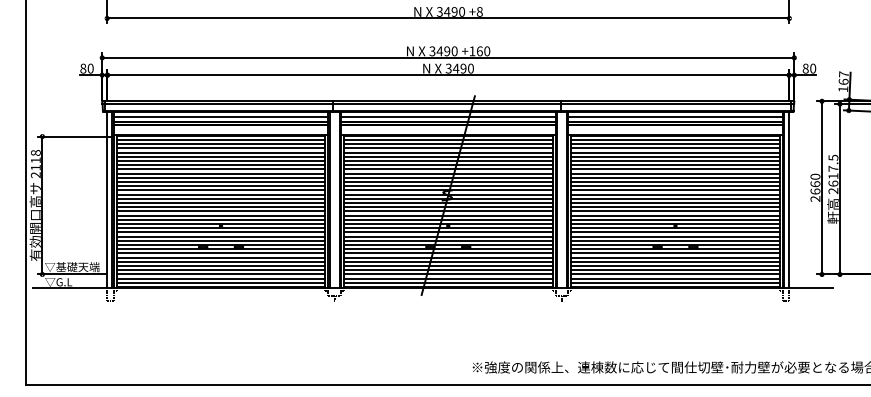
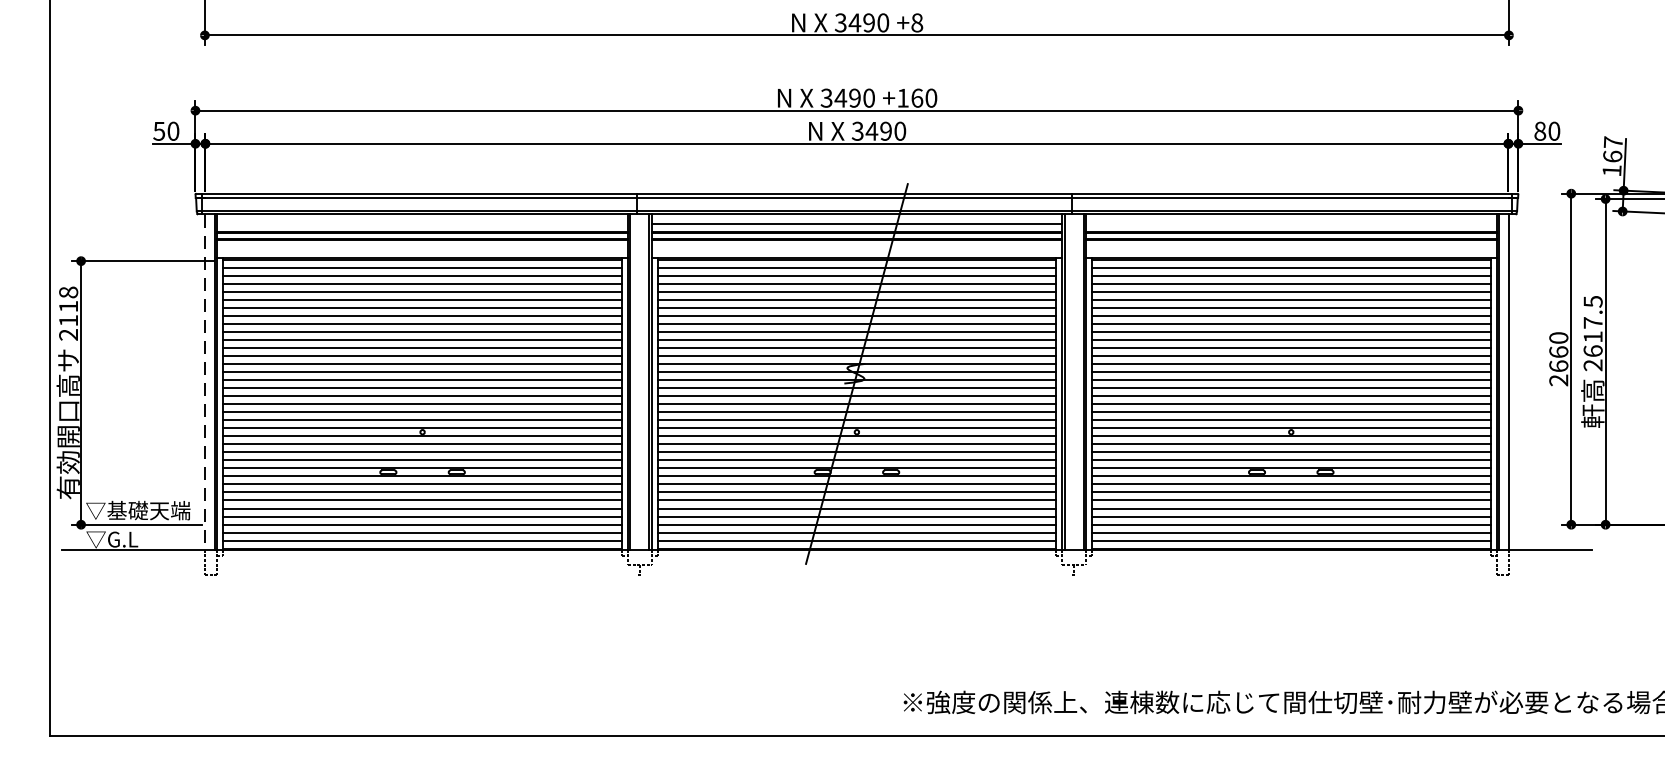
text: (83, 68) -> (159, 131), 80 -> 50
line: (220, 117) -> (421, 224), removed
line: (675, 117) -> (1291, 224), removed
line: (107, 199) -> (205, 381), solid -> dashed

